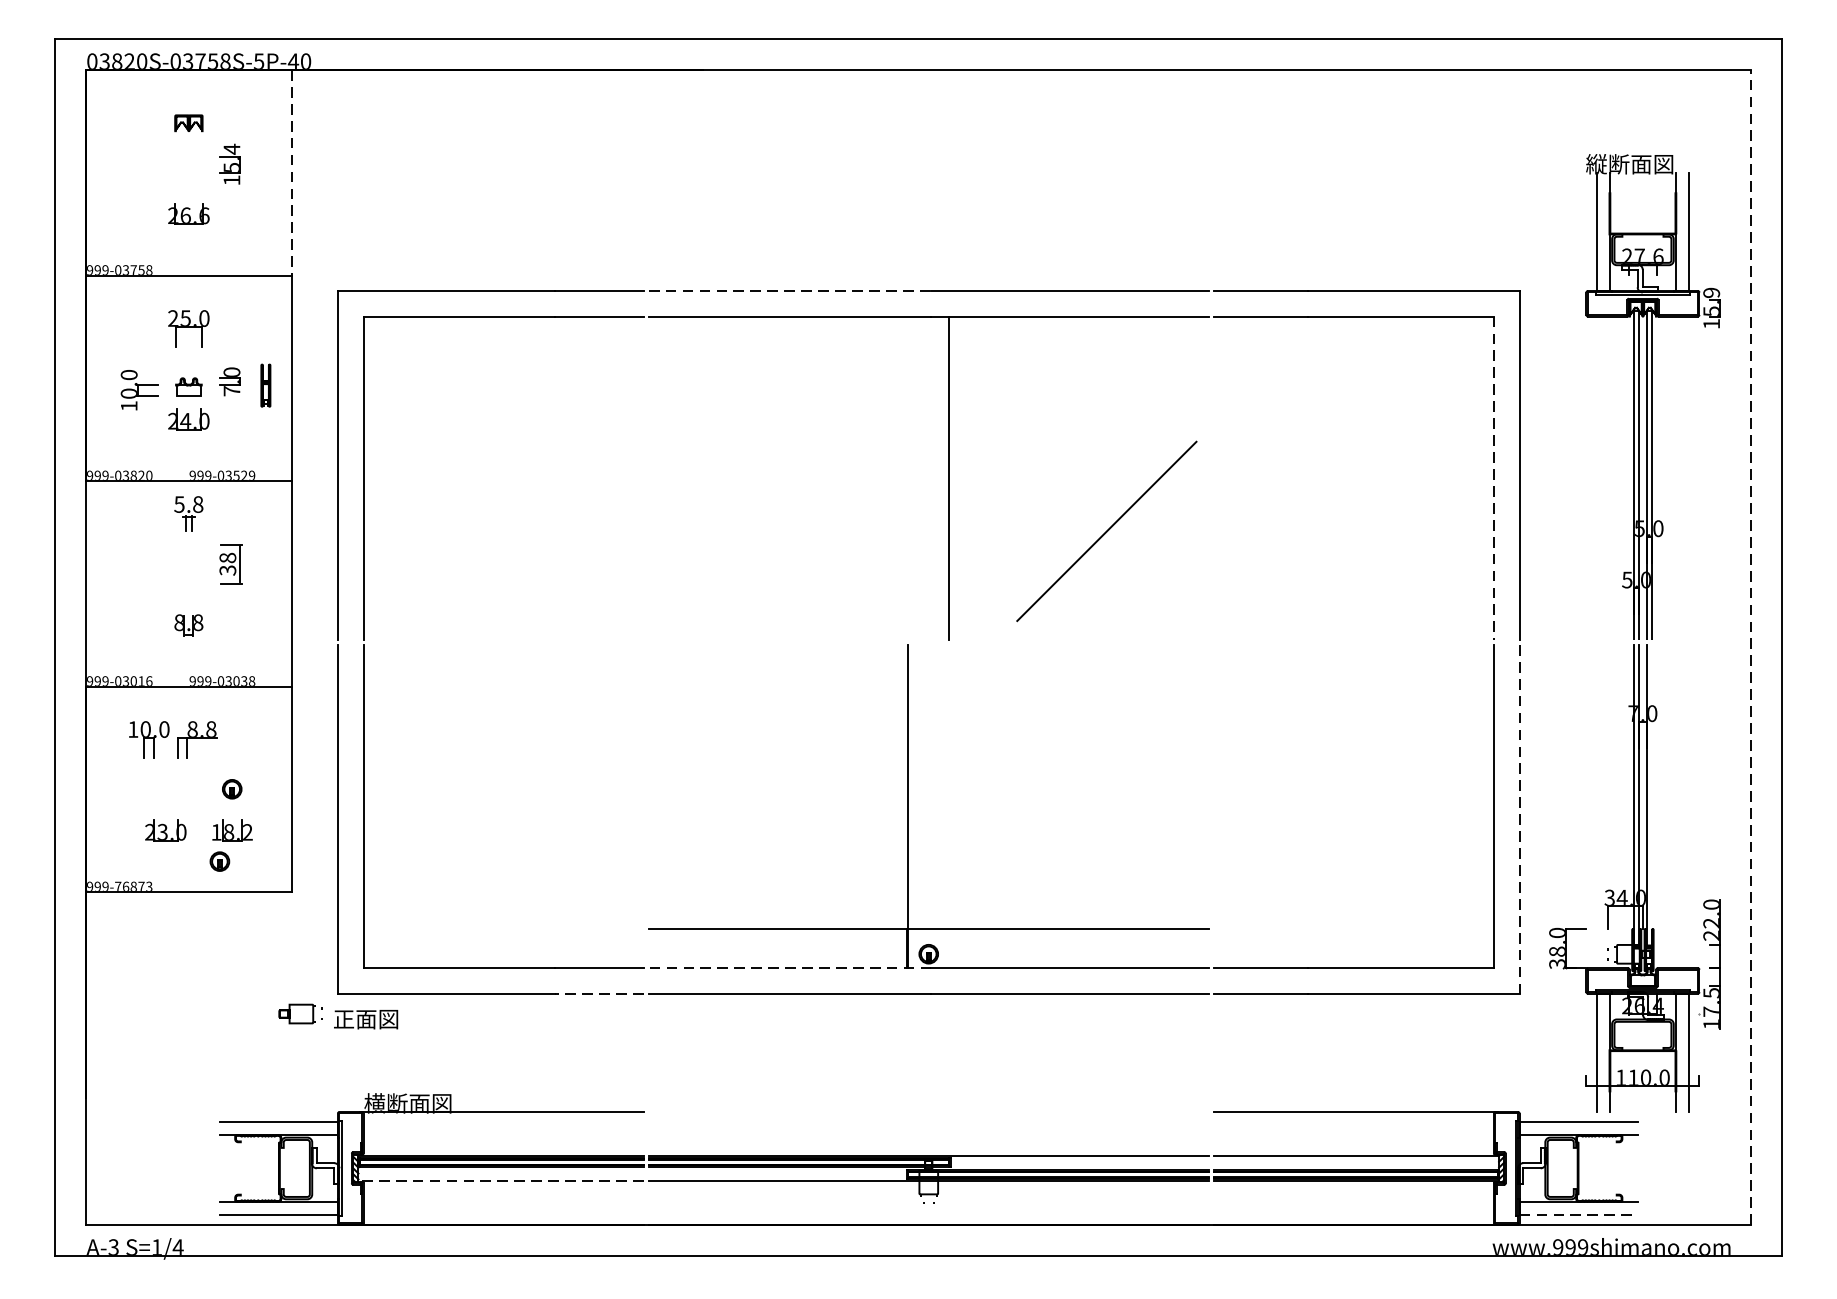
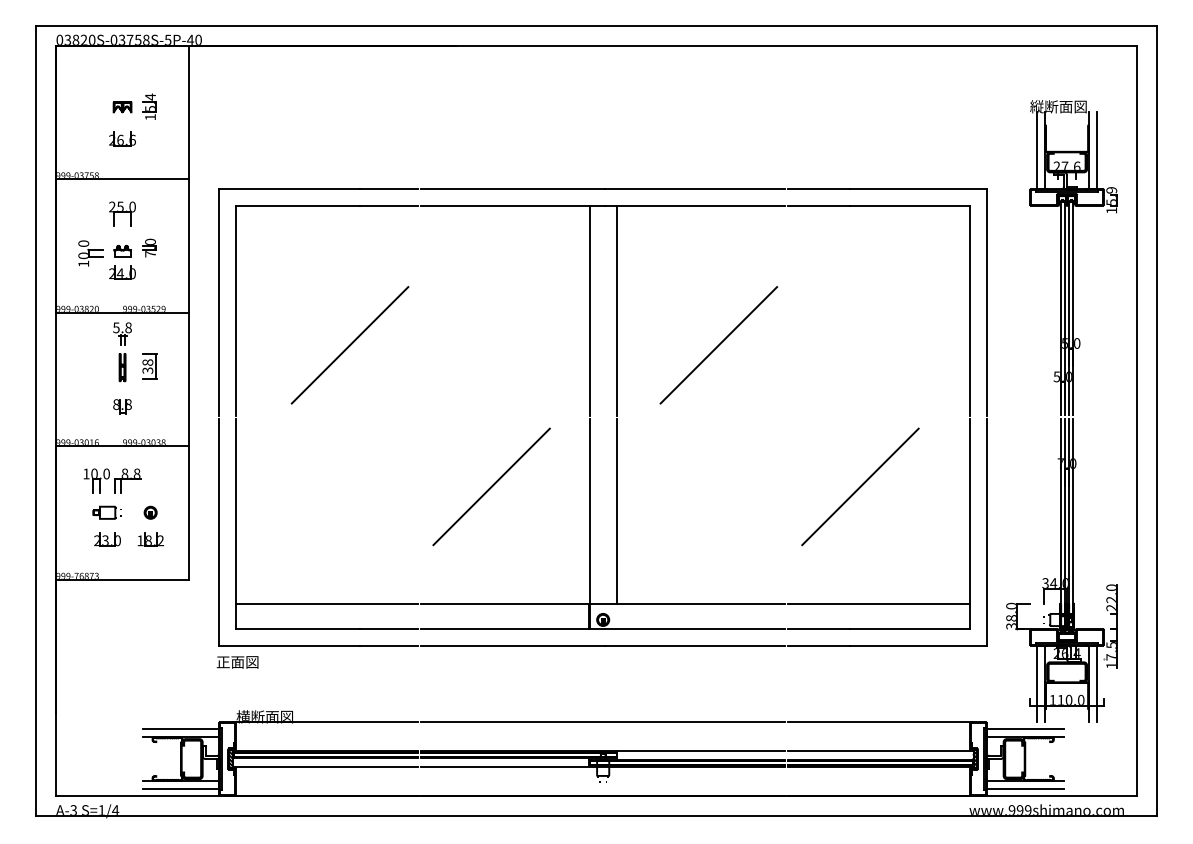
part: (188, 123) -> (122, 107), moved
line: (291, 173) -> (189, 112), dashed -> solid
line: (790, 291) -> (513, 189), dashed -> solid
part: (265, 385) -> (122, 367), moved
line: (907, 477) -> (589, 310), added
line: (1494, 477) -> (970, 310), dashed -> solid
line: (538, 531) -> (349, 345), added
line: (1751, 647) -> (1137, 420), dashed -> solid
line: (756, 748) -> (491, 486), added
line: (1324, 748) -> (860, 486), added
line: (949, 787) -> (616, 511), added
line: (1651, 794) -> (1072, 516), added
line: (1518, 819) -> (986, 532), dashed -> solid
part: (219, 861) -> (142, 559), removed
line: (502, 928) -> (326, 603), added
line: (1354, 928) -> (879, 603), added
line: (790, 967) -> (513, 628), dashed -> solid
line: (599, 993) -> (389, 645), dashed -> solid
part: (299, 1013) -> (106, 512), moved
line: (929, 1112) -> (603, 722), added
line: (501, 1181) -> (325, 767), dashed -> solid
line: (1578, 1215) -> (1025, 789), dashed -> solid

